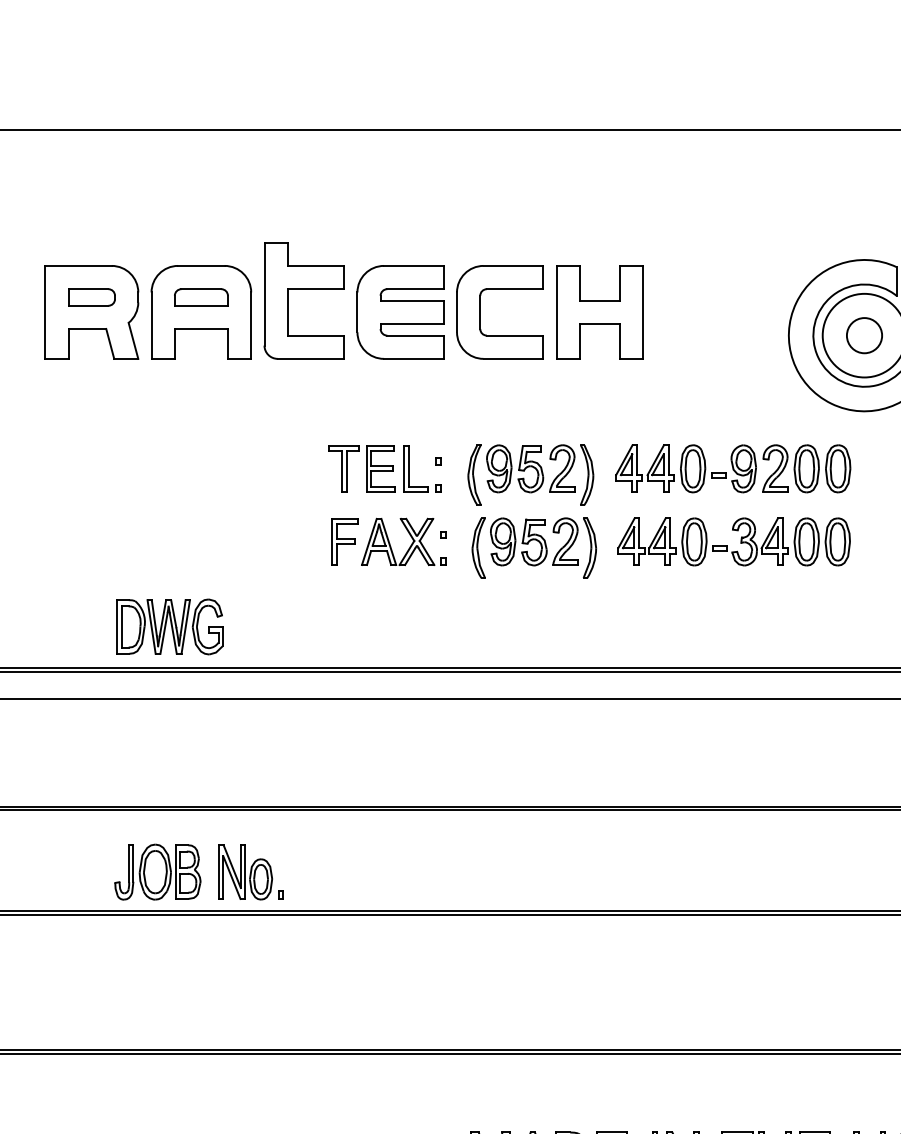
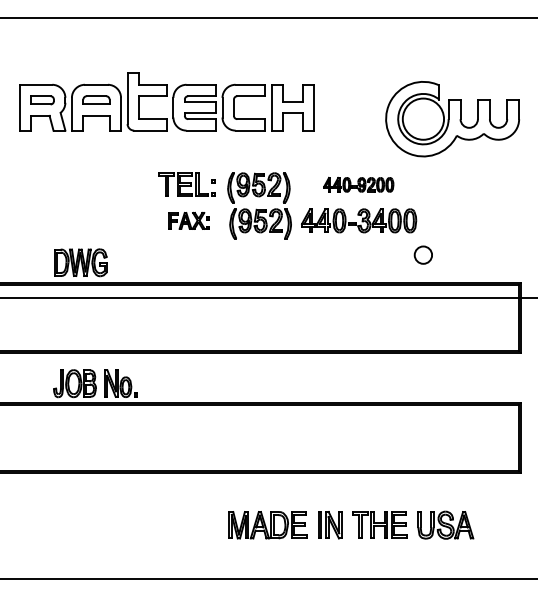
circle: (862, 334) -> (422, 254), moved
part: (732, 468) -> (358, 184), size x0.6
part: (388, 541) -> (188, 220), size x0.7

